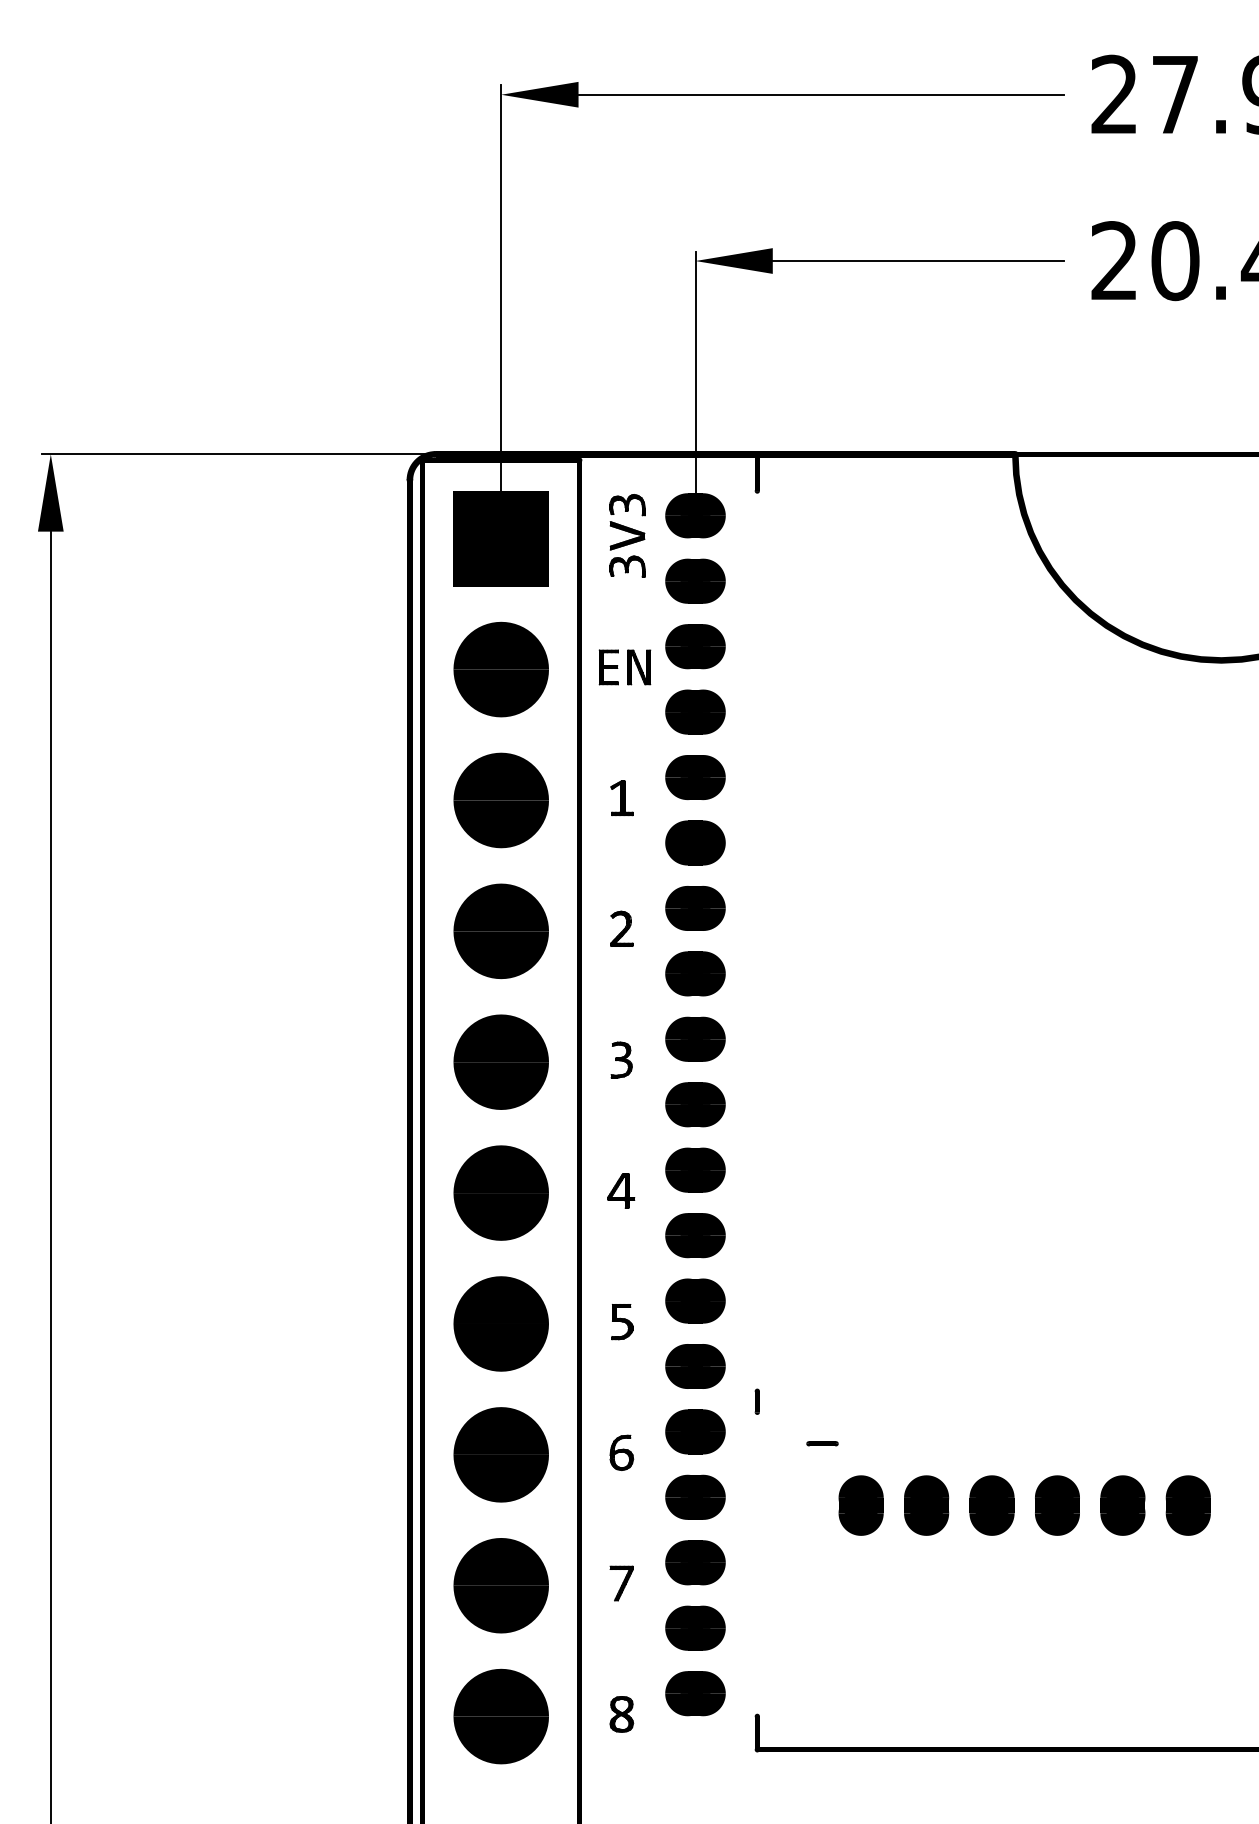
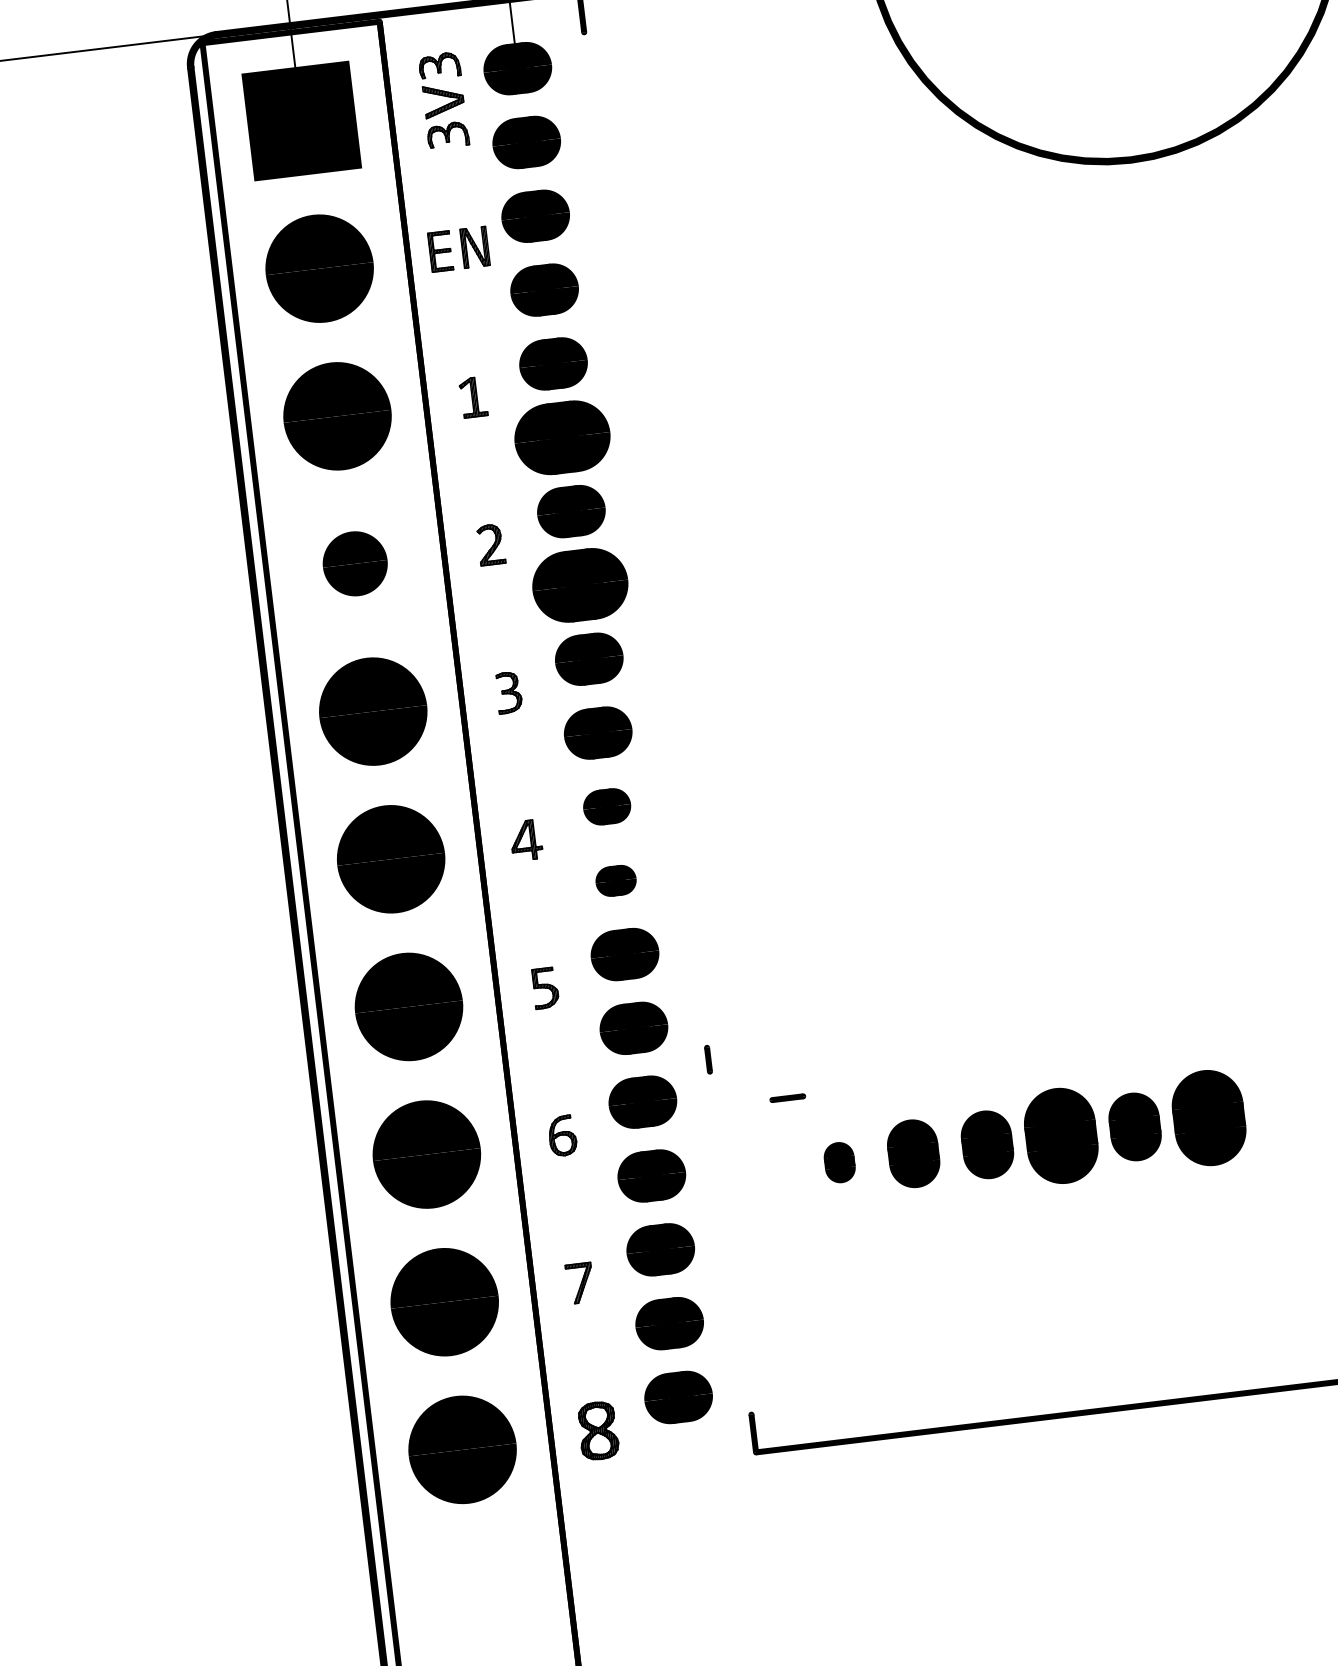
part: (695, 842) -> (562, 437), size x1.4
part: (500, 930) -> (354, 563), size x0.6
part: (695, 973) -> (580, 585), size x1.4
part: (695, 1169) -> (607, 806), size x0.7
part: (695, 1235) -> (616, 880), size x0.6
part: (860, 1505) -> (839, 1162), size x0.6
part: (1057, 1505) -> (1061, 1135), size x1.4
part: (1187, 1505) -> (1207, 1118), size x1.4
part: (621, 1714) -> (597, 1431), size x1.4

